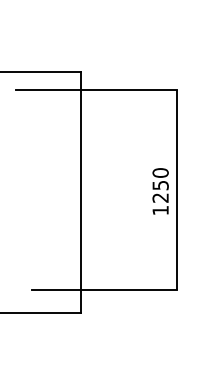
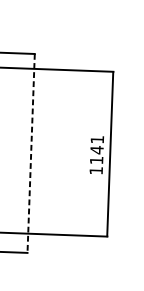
text: (160, 185) -> (96, 150), 1250 -> 1141
line: (81, 192) -> (31, 153), solid -> dashed

